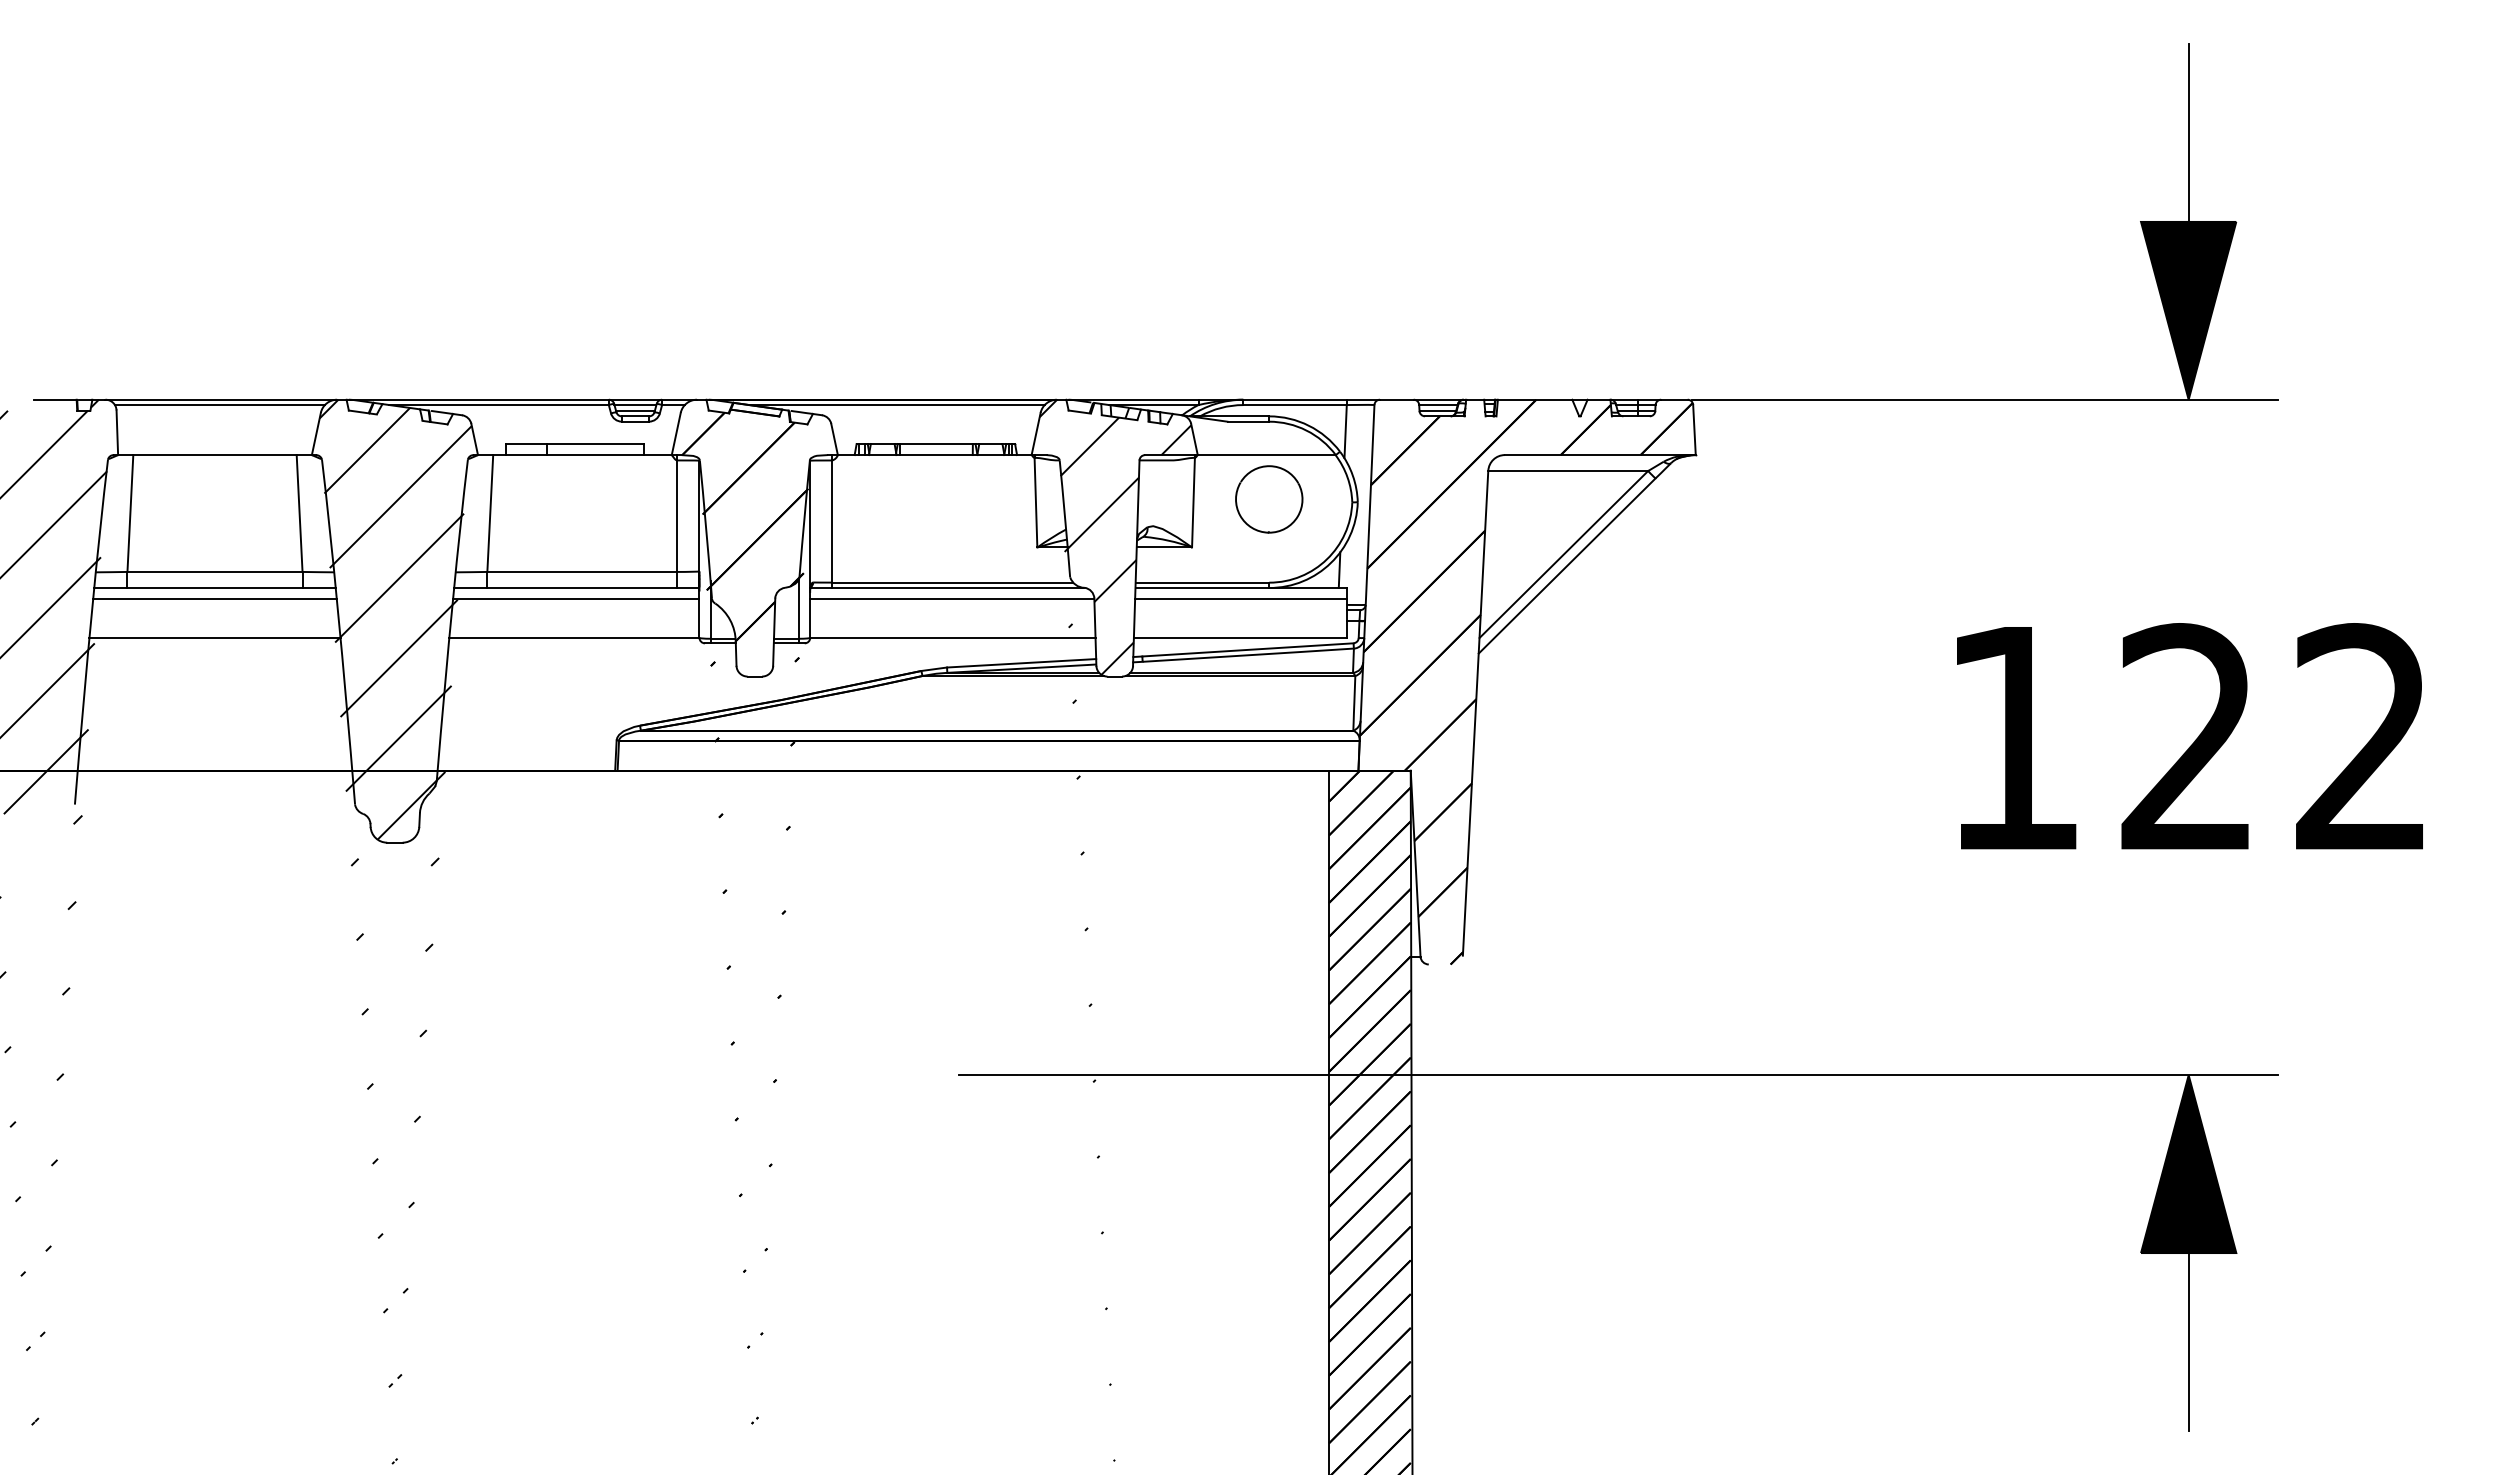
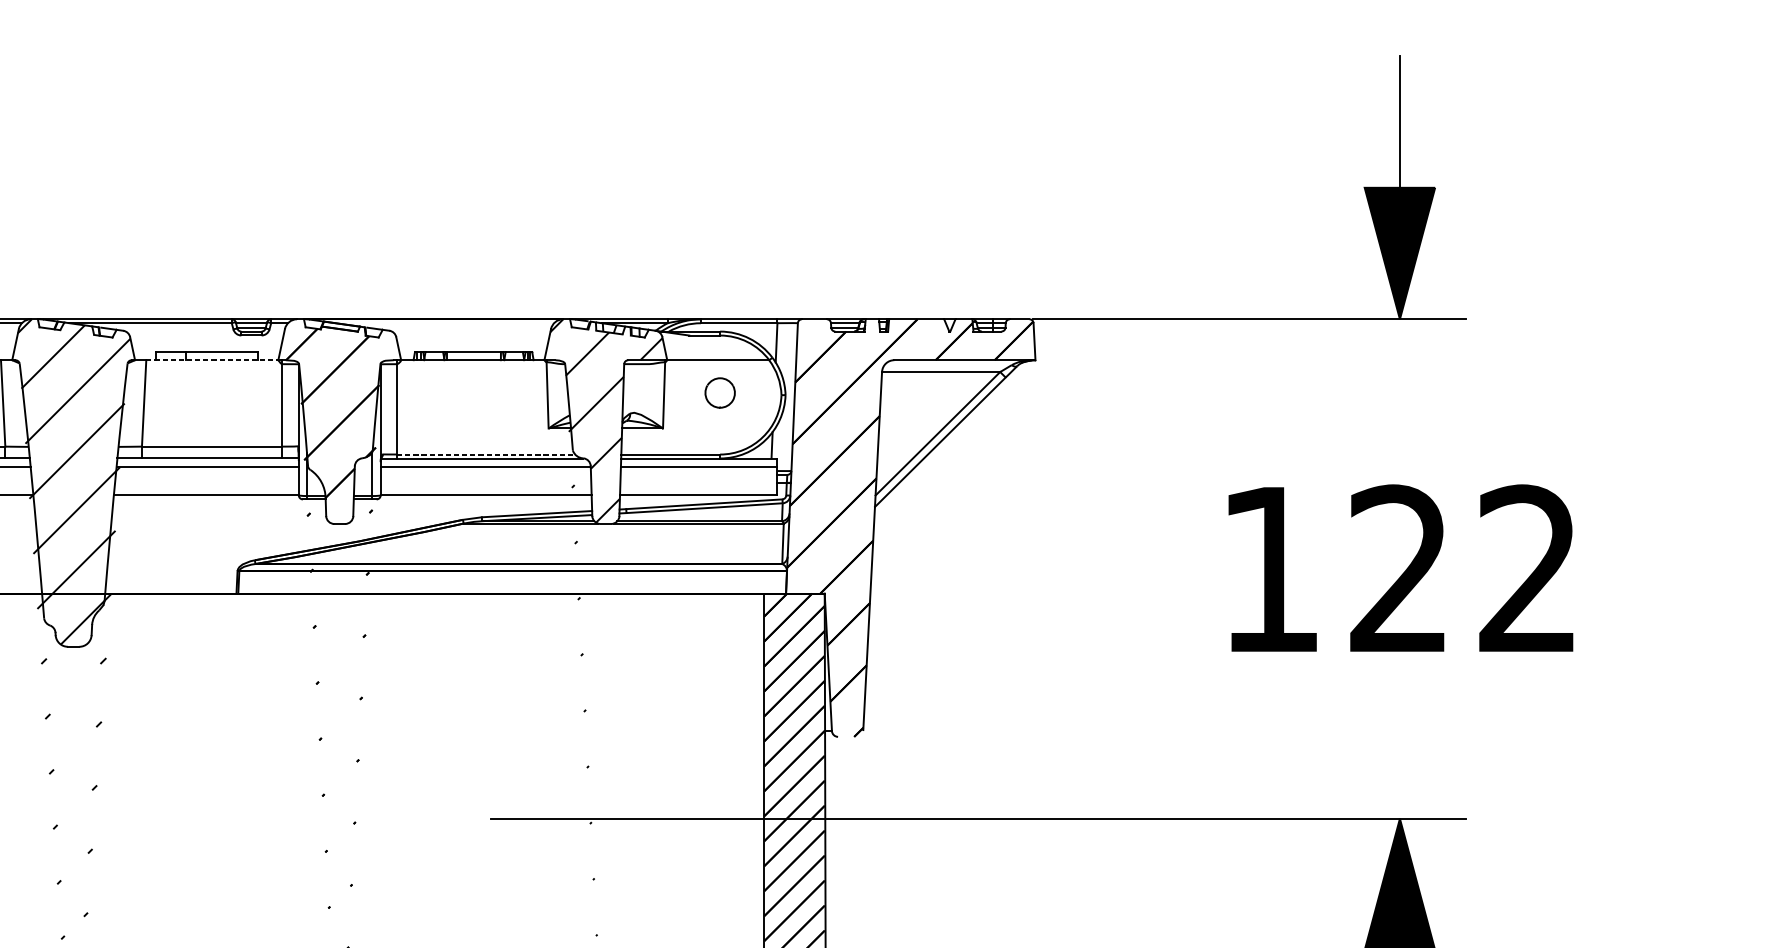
line: (896, 405) -> (444, 323), removed
line: (583, 455) -> (213, 360), solid -> dashed
part: (1269, 499) -> (720, 393), size x0.6
line: (953, 582) -> (486, 454), solid -> dashed

